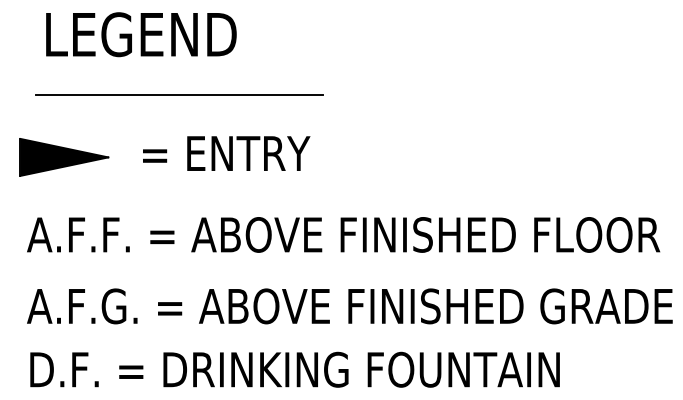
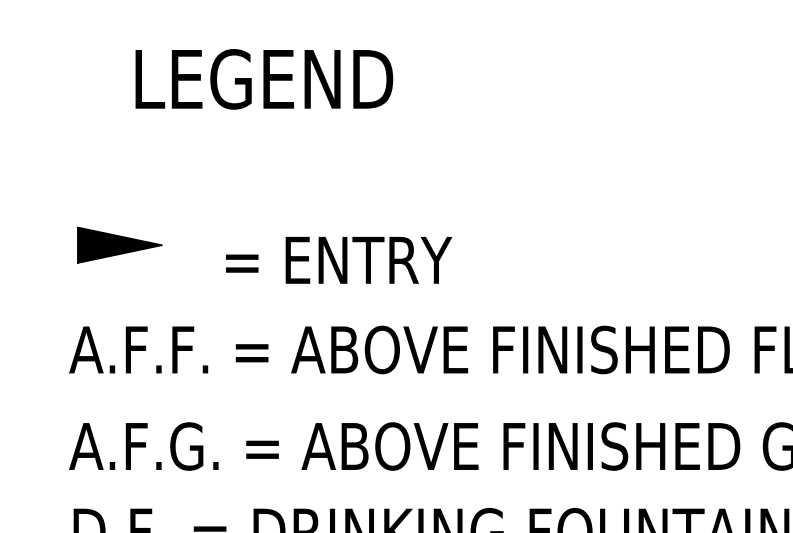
text: (141, 34) -> (264, 79), moved
line: (178, 94) -> (273, 160), removed
text: (226, 153) -> (338, 260), moved
part: (64, 157) -> (119, 245), size x0.7

